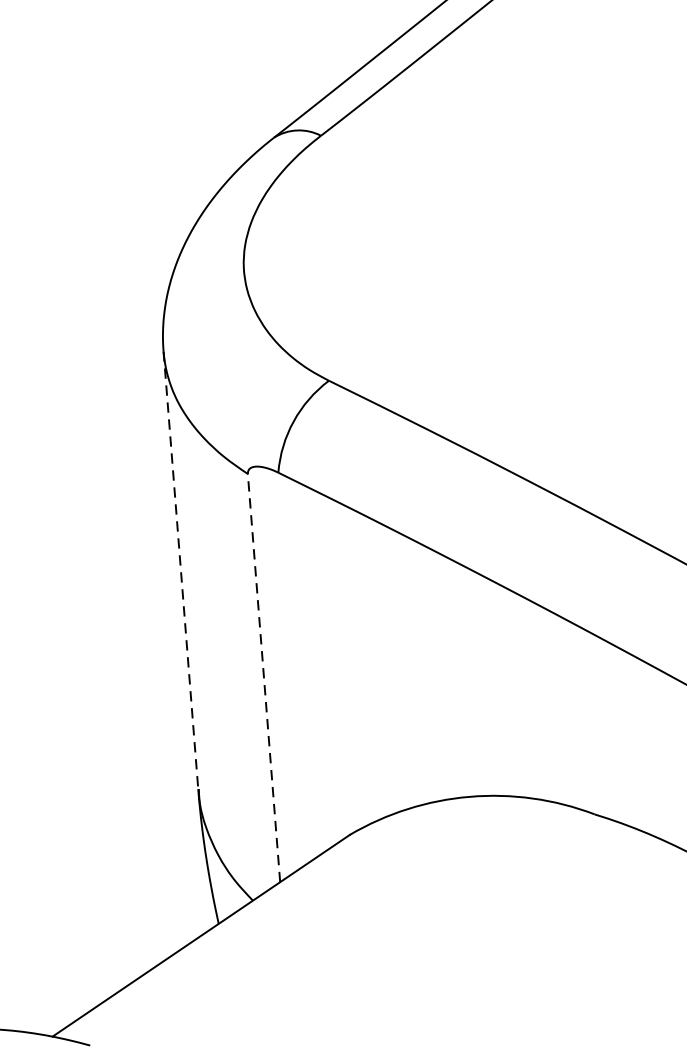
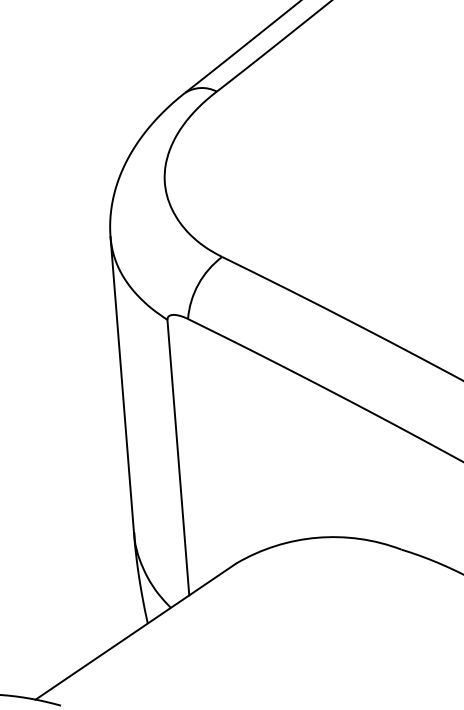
line: (181, 571) -> (122, 385), dashed -> solid
line: (264, 677) -> (178, 457), dashed -> solid

